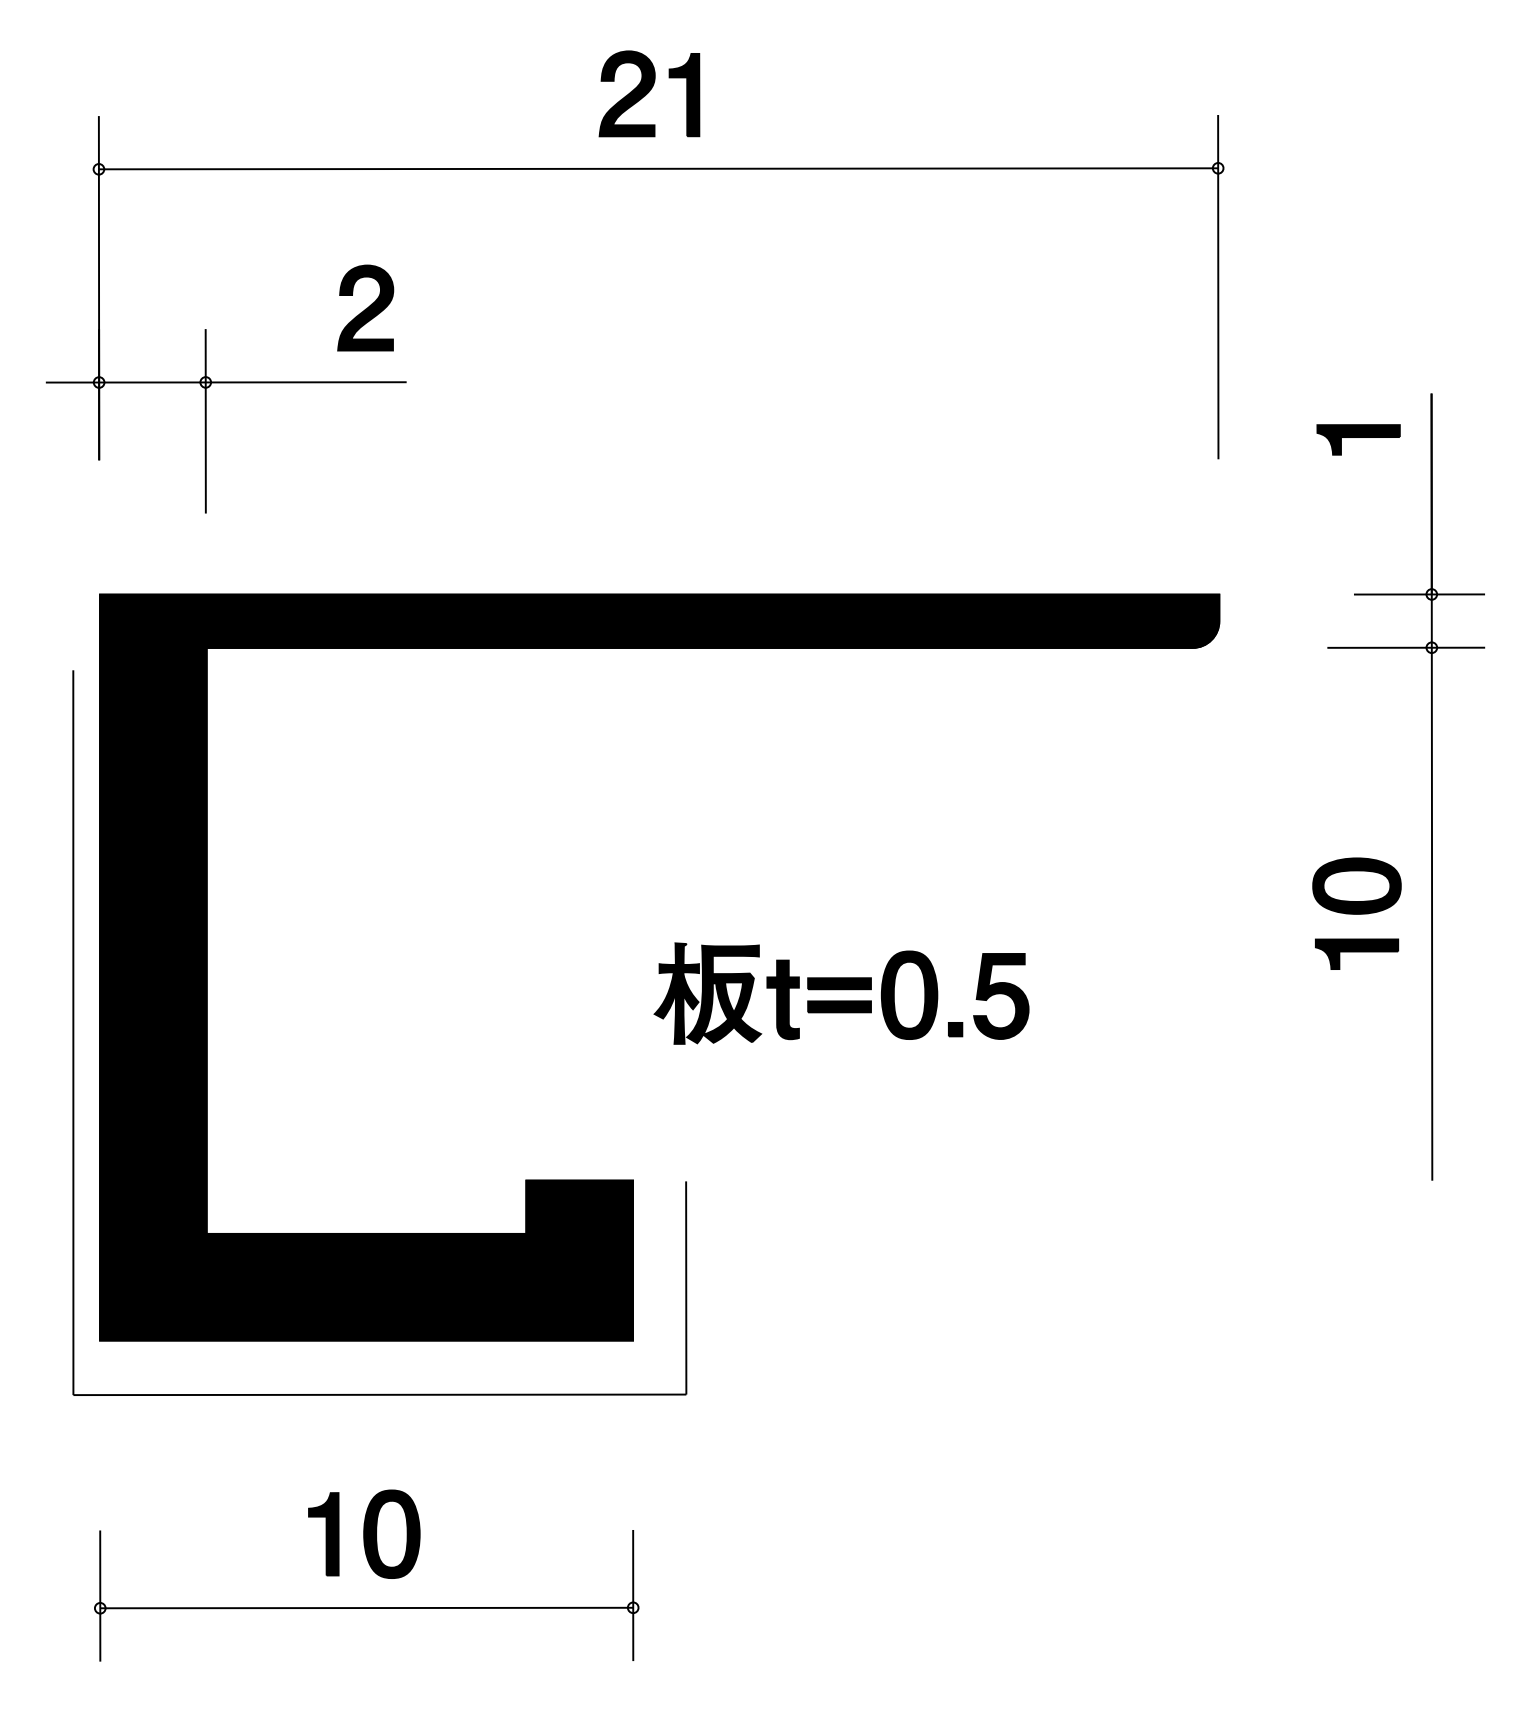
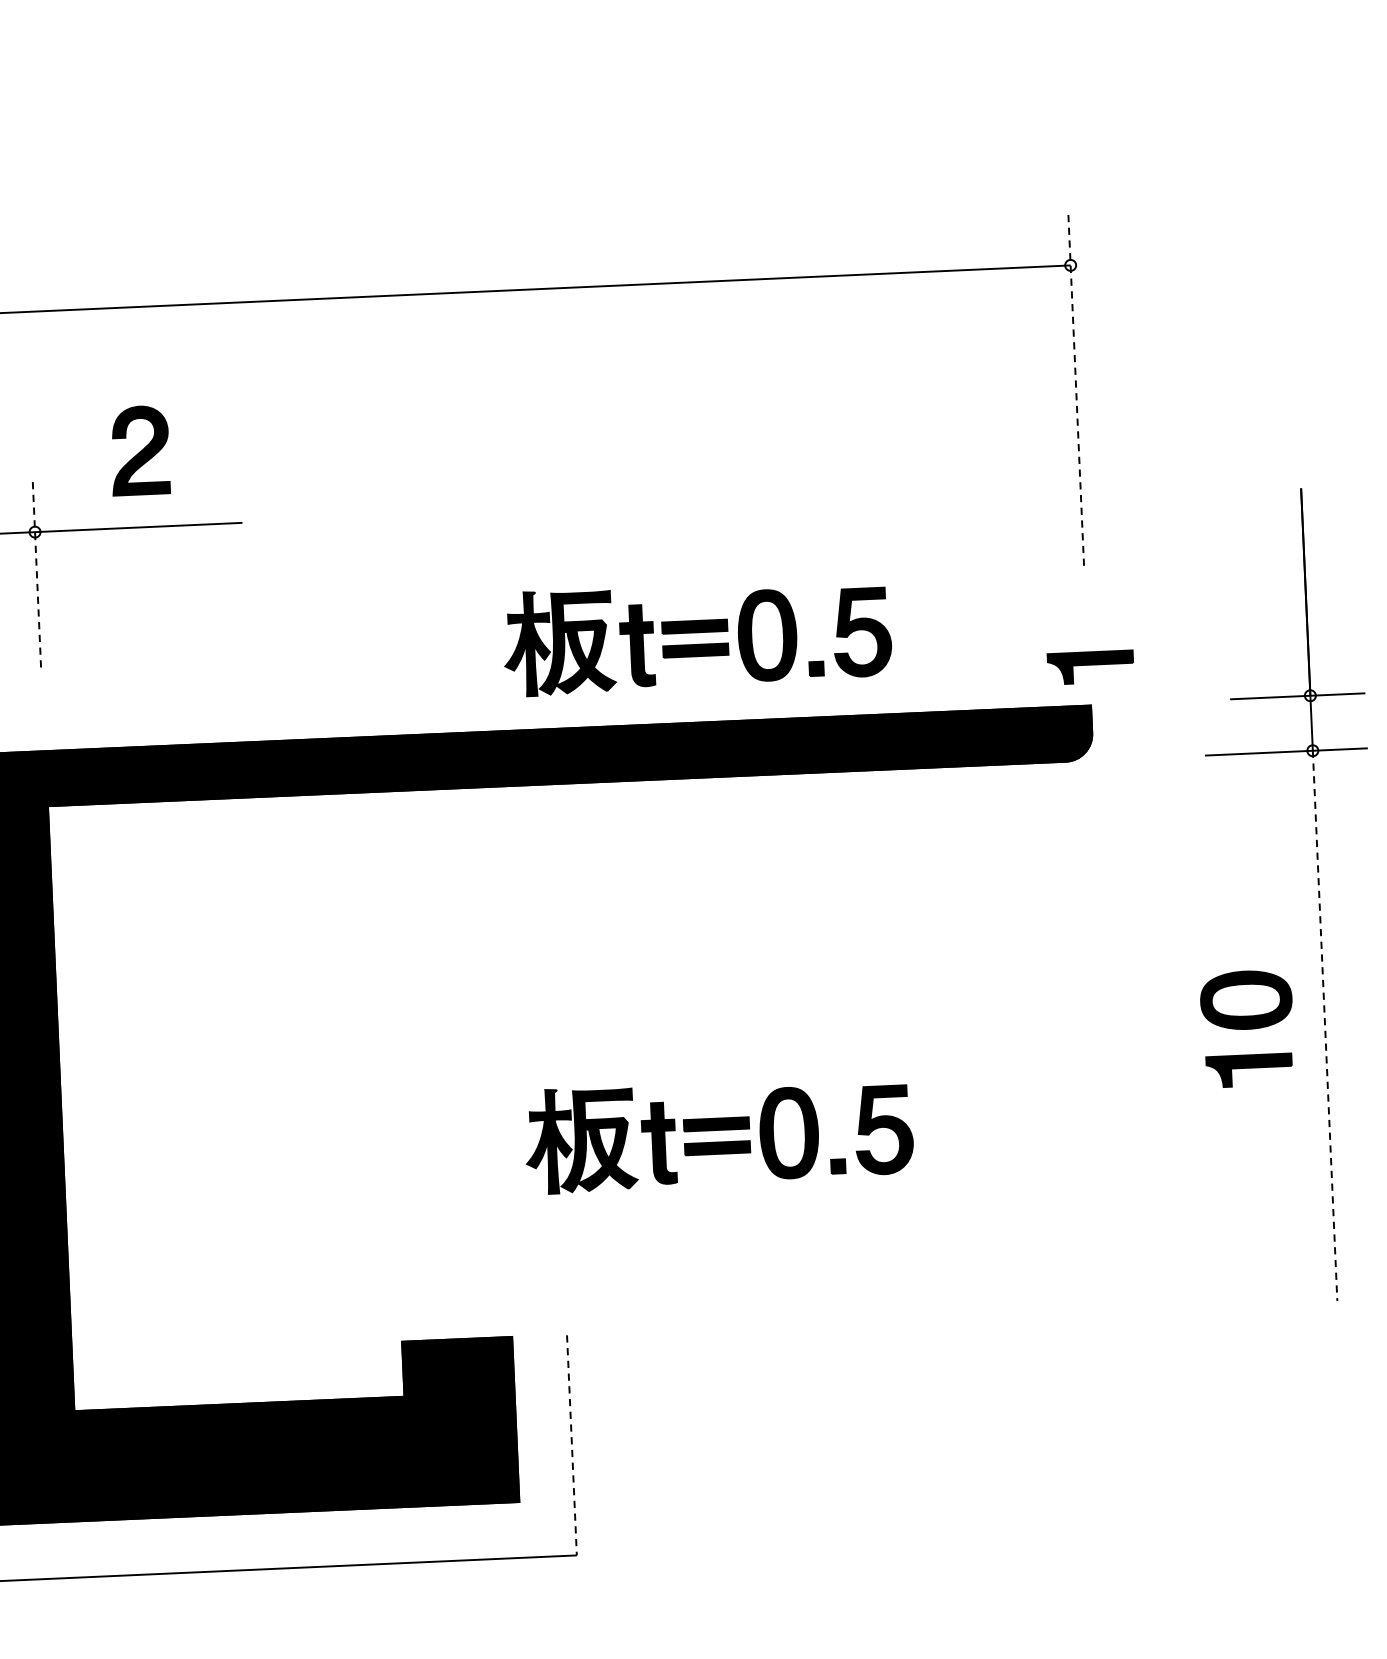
part: (649, 93) -> (480, 213), removed
line: (1218, 286) -> (1076, 387), solid -> dashed
part: (365, 307) -> (139, 450), moved
line: (205, 420) -> (36, 571), solid -> dashed
part: (1358, 439) -> (1090, 667), moved
part: (841, 511) -> (697, 636), added
line: (1432, 914) -> (1325, 1026), solid -> dashed
line: (686, 1287) -> (572, 1444), solid -> dashed

